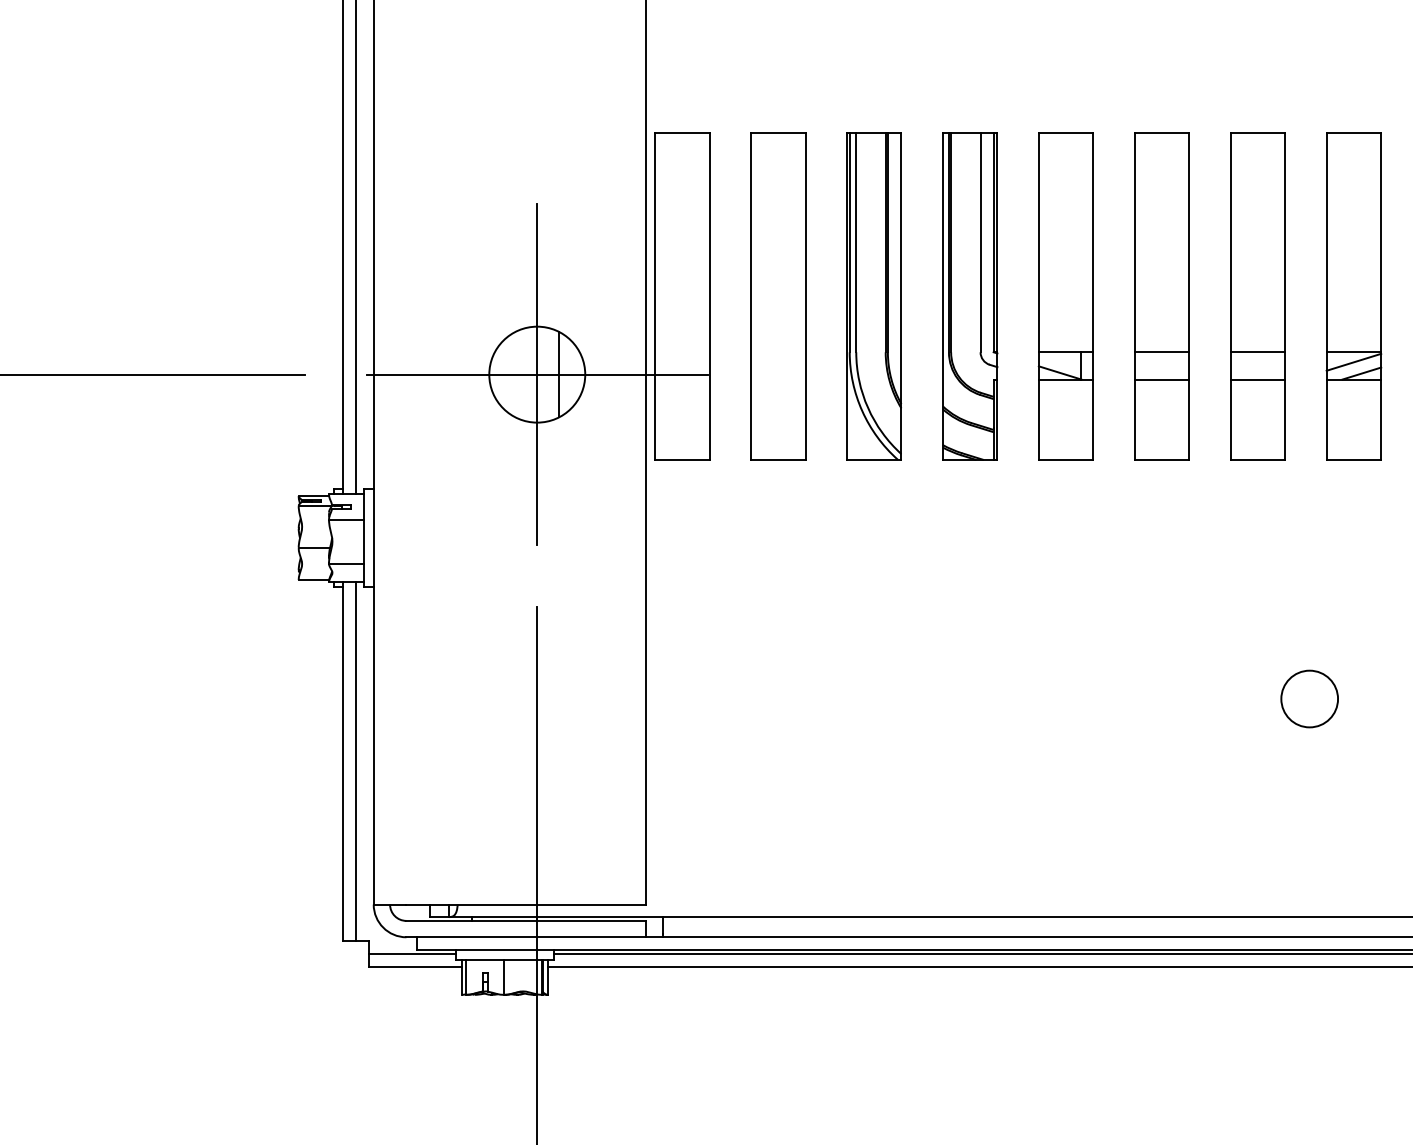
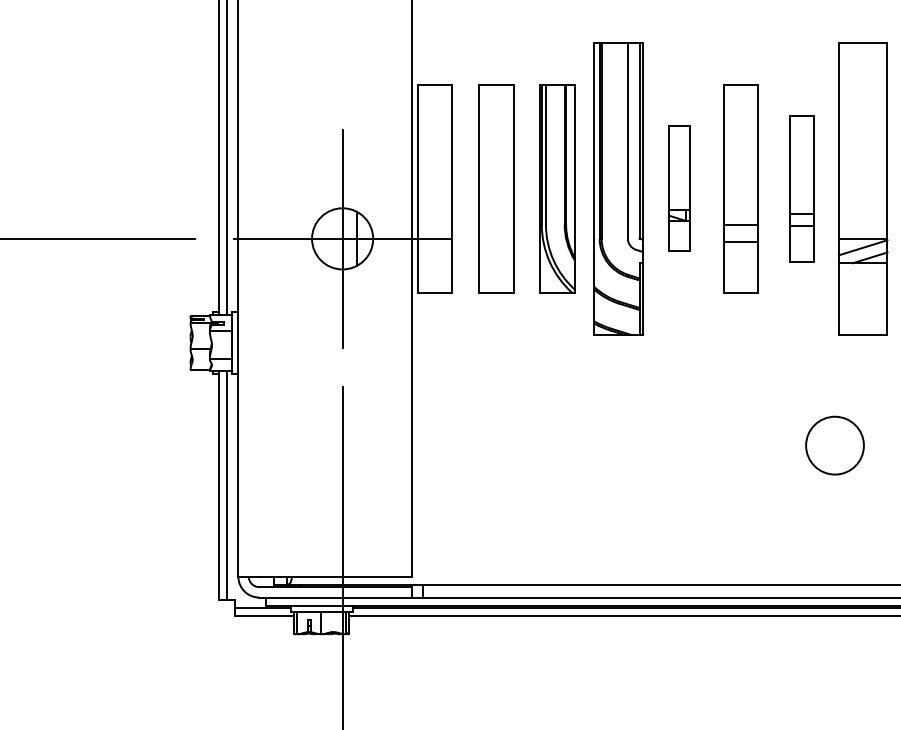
part: (1065, 295) -> (679, 188), size x0.6
part: (1257, 295) -> (801, 188), size x0.7
part: (1354, 295) -> (863, 188), size x1.4
part: (970, 297) -> (618, 189), size x1.4
circle: (1308, 698) -> (834, 445), size x1.6

